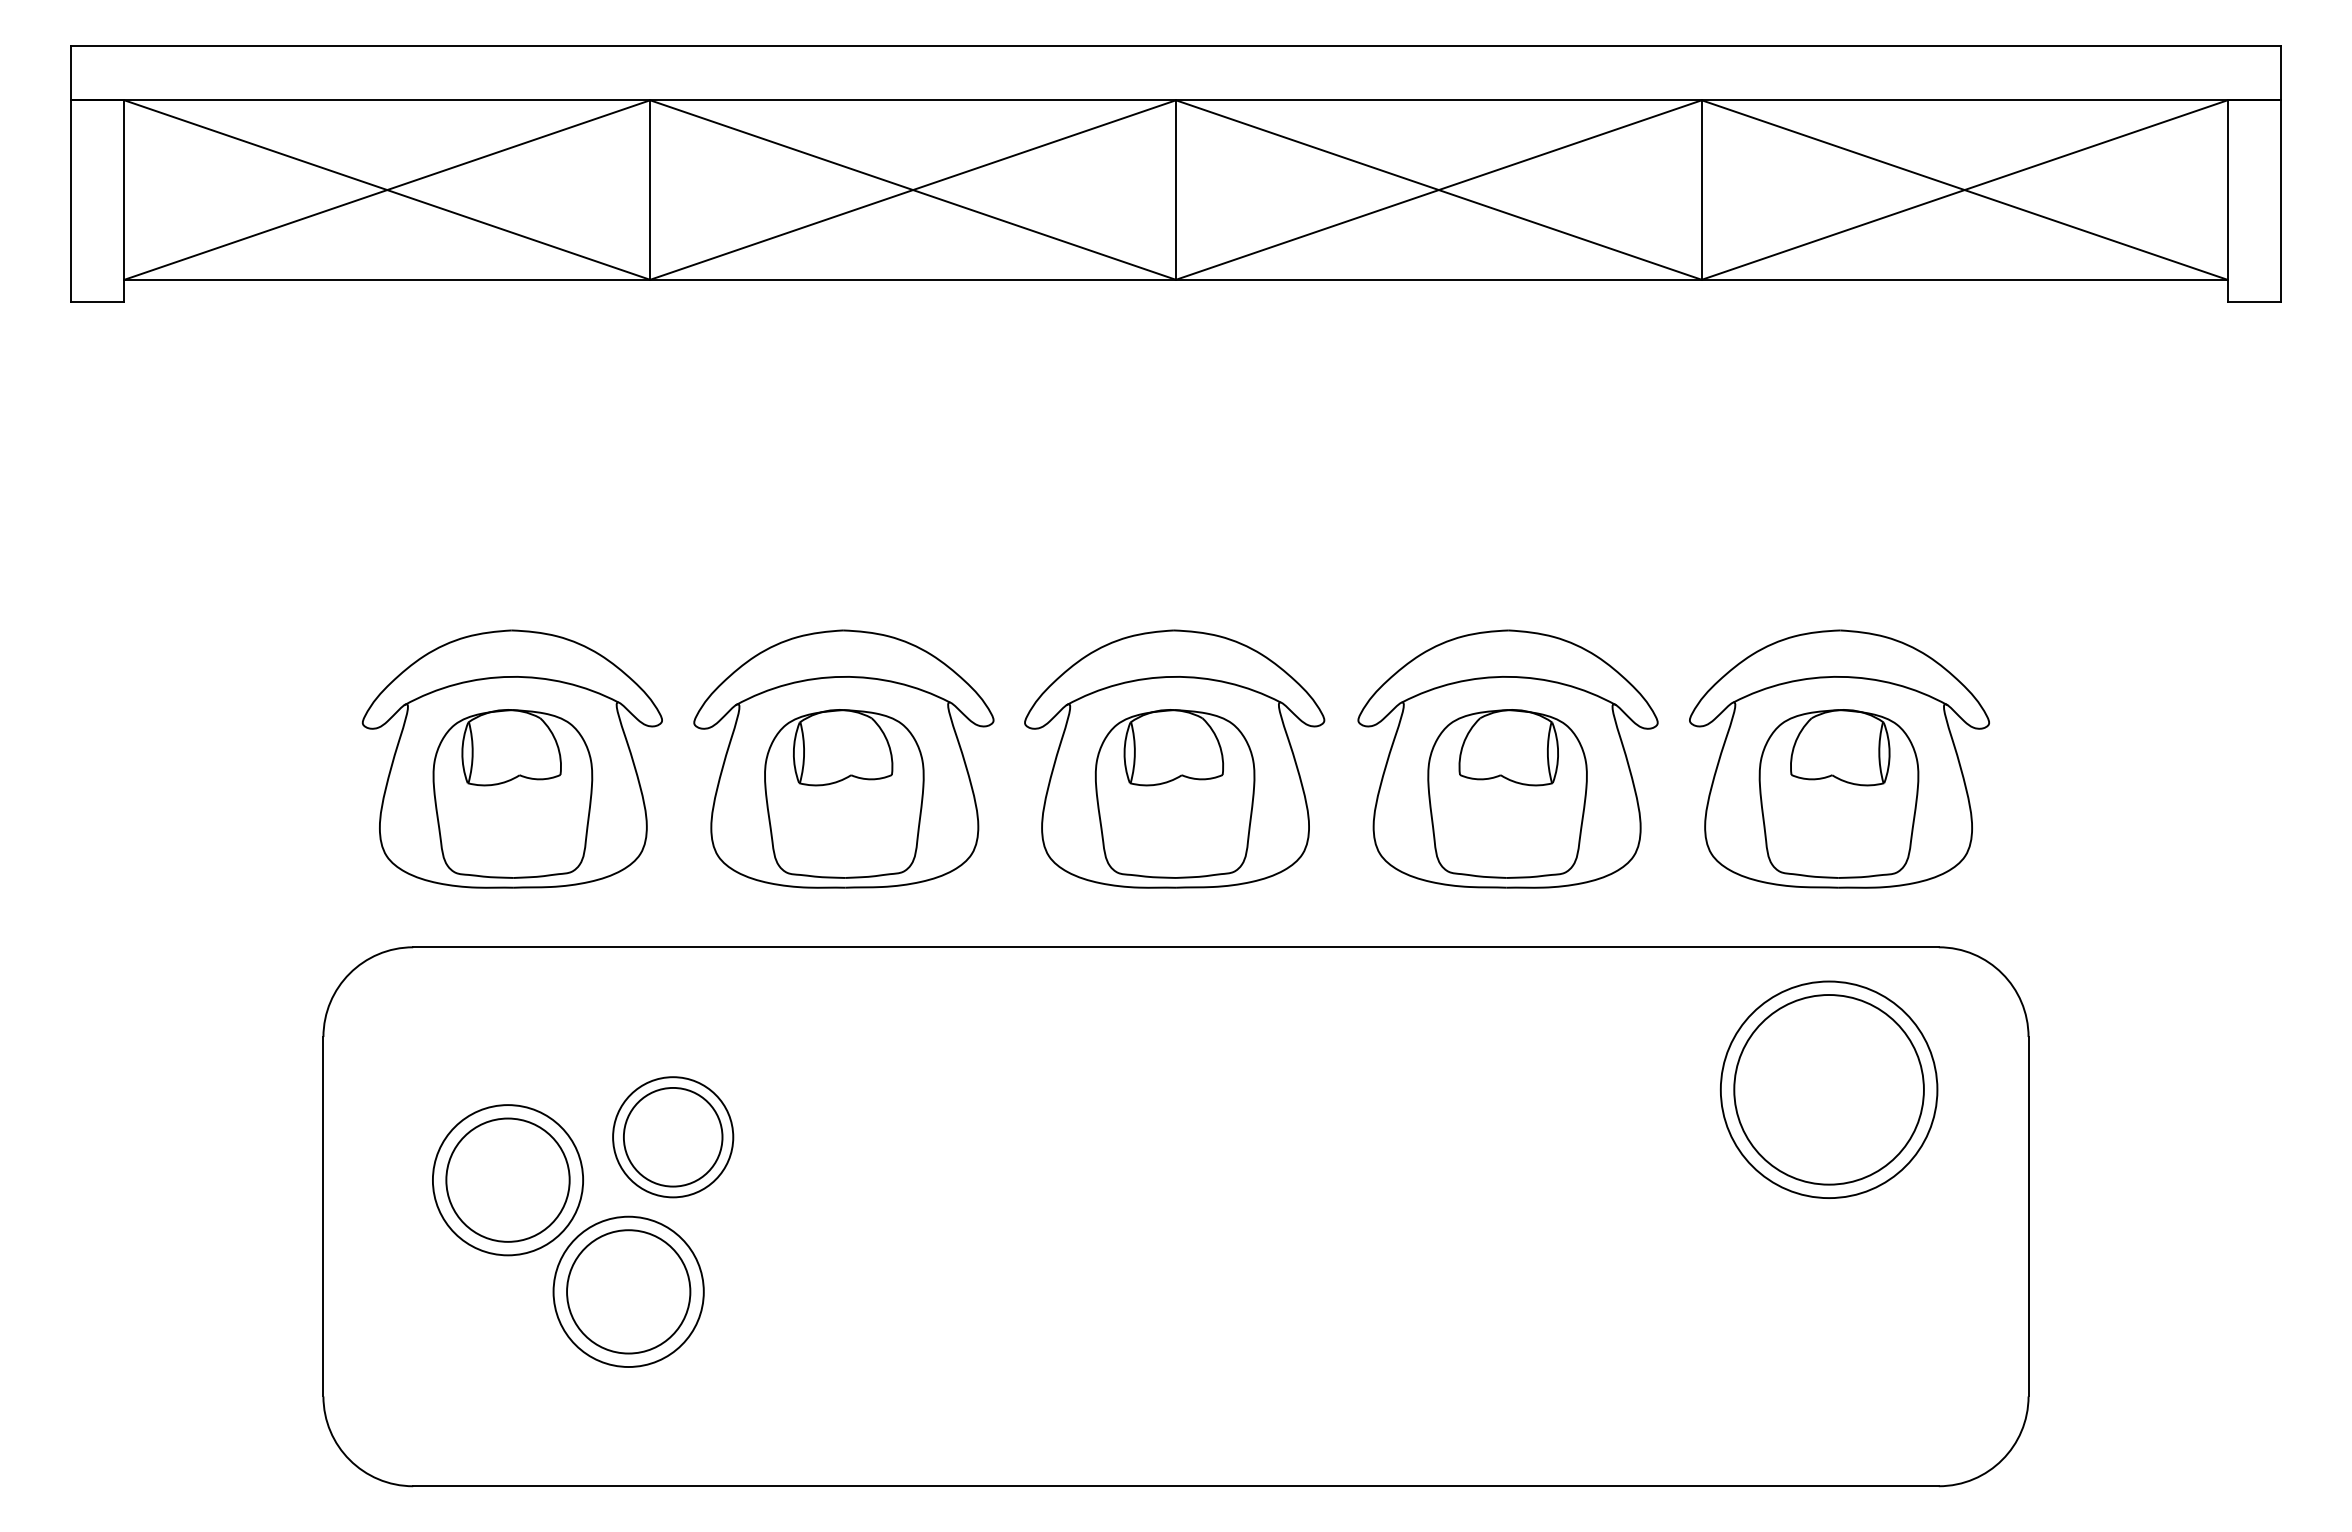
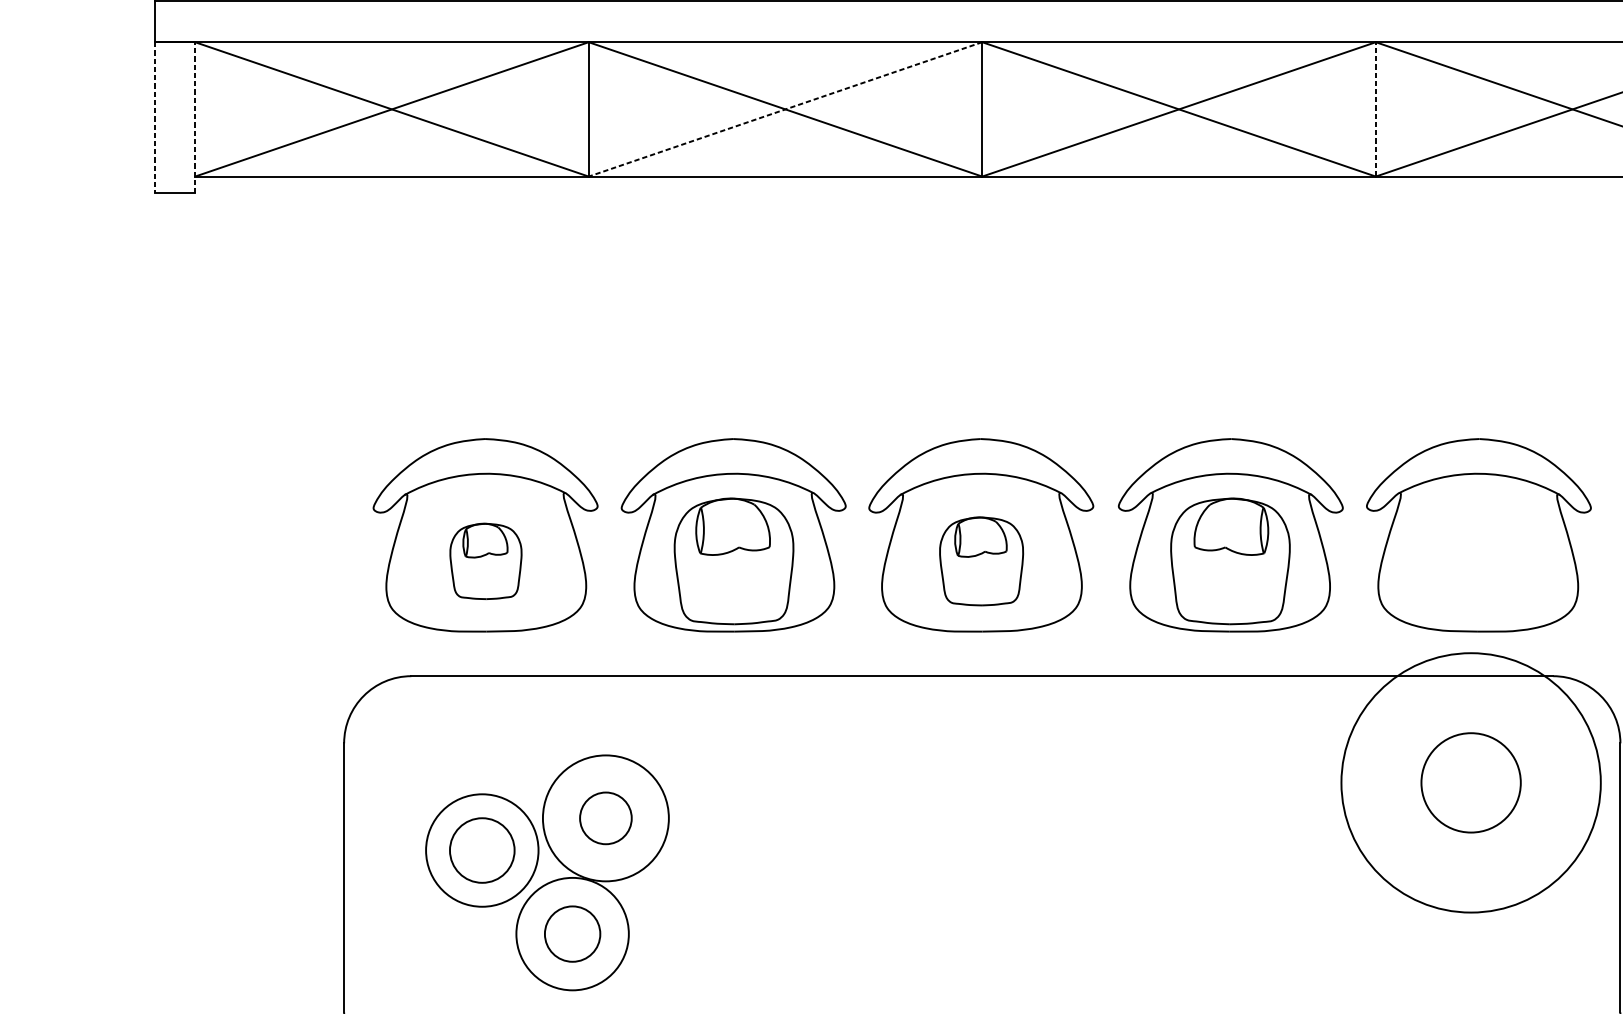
line: (913, 190) -> (785, 109), solid -> dashed
line: (1701, 190) -> (1375, 109), solid -> dashed
line: (70, 201) -> (154, 117), solid -> dashed
line: (124, 201) -> (195, 117), solid -> dashed
part: (512, 793) -> (485, 561), size x0.6
part: (1174, 793) -> (981, 561), size x0.7
part: (1838, 793) -> (1478, 561), removed
circle: (1828, 1089) -> (1470, 782), size x0.7
circle: (1828, 1089) -> (1470, 782), size x1.6
circle: (672, 1136) -> (605, 817), size x0.7
circle: (673, 1137) -> (606, 818), size x1.4
circle: (507, 1179) -> (481, 850), size x0.7
circle: (628, 1291) -> (572, 933), size x0.6

